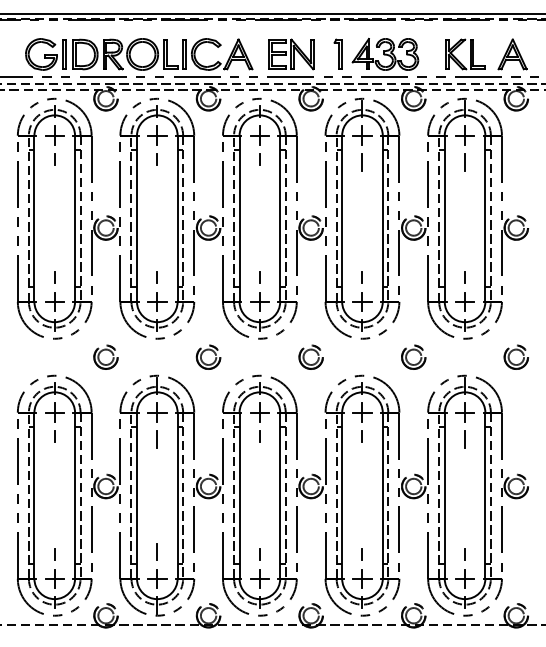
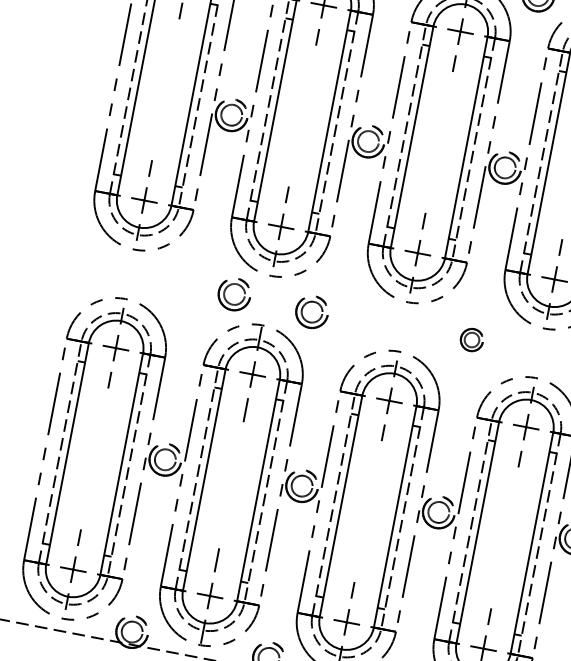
part: (105, 356) -> (234, 293), moved
part: (208, 356) -> (312, 311), moved
part: (310, 356) -> (471, 338), size x0.7

